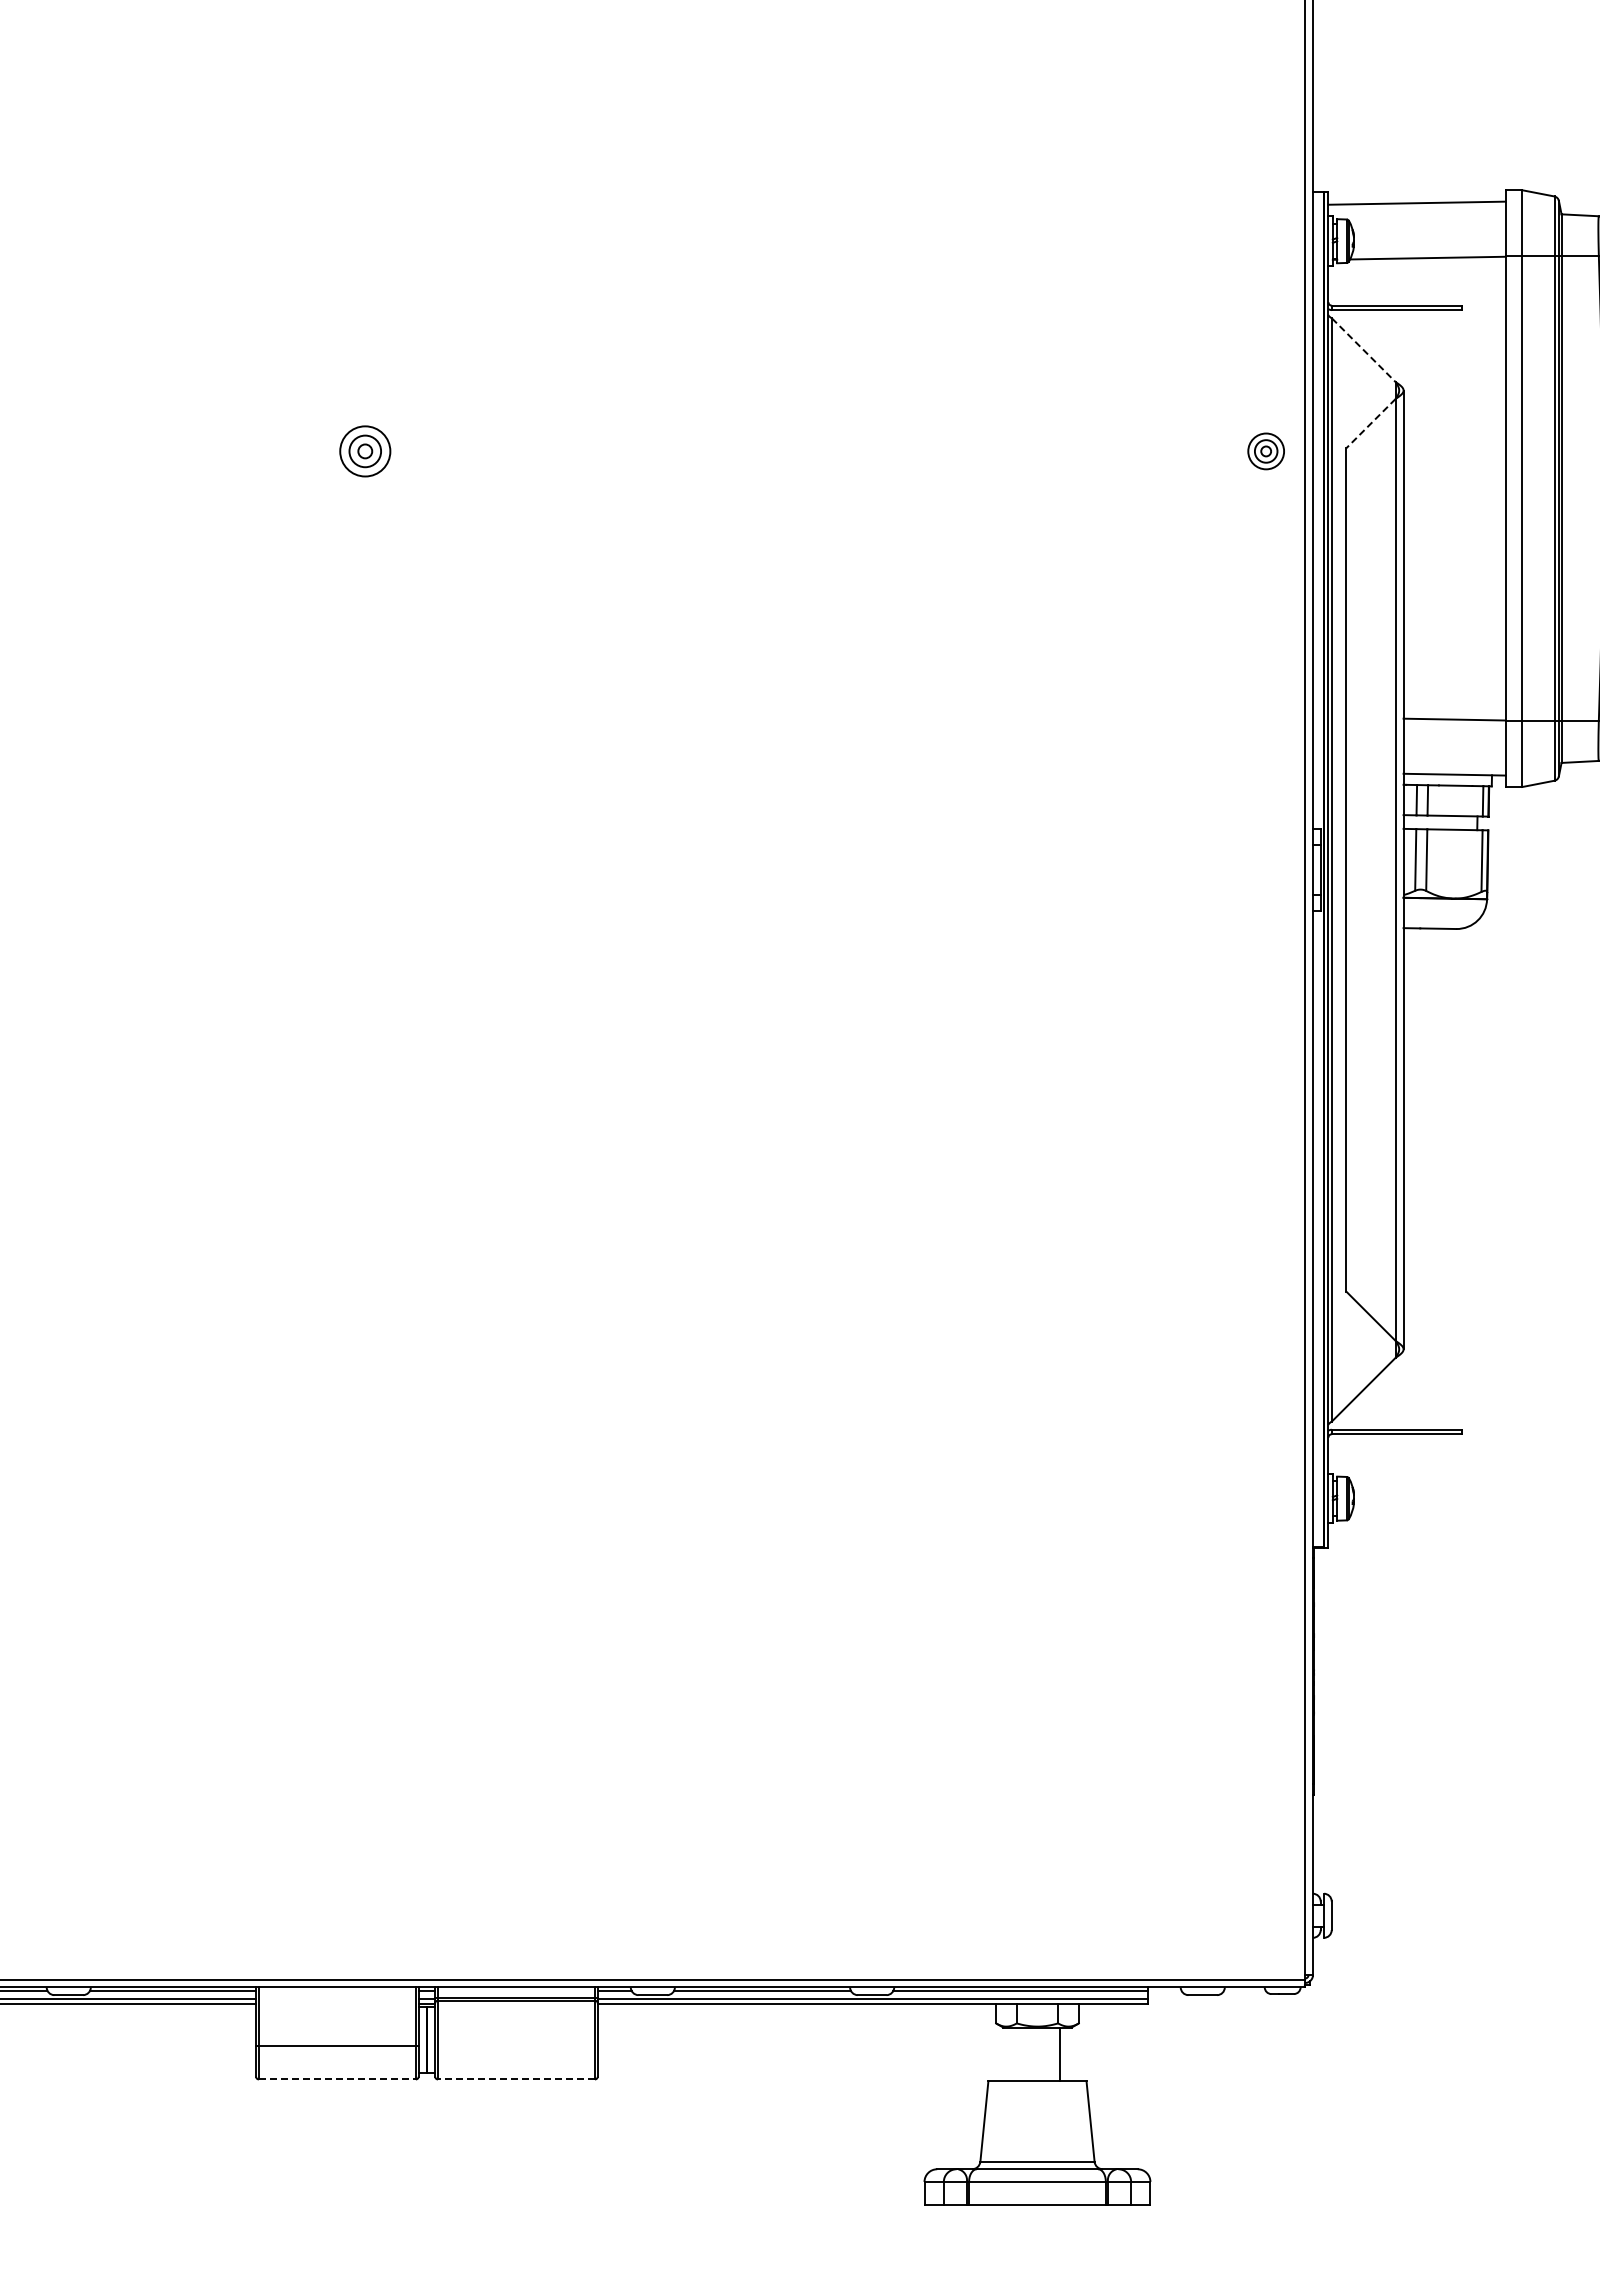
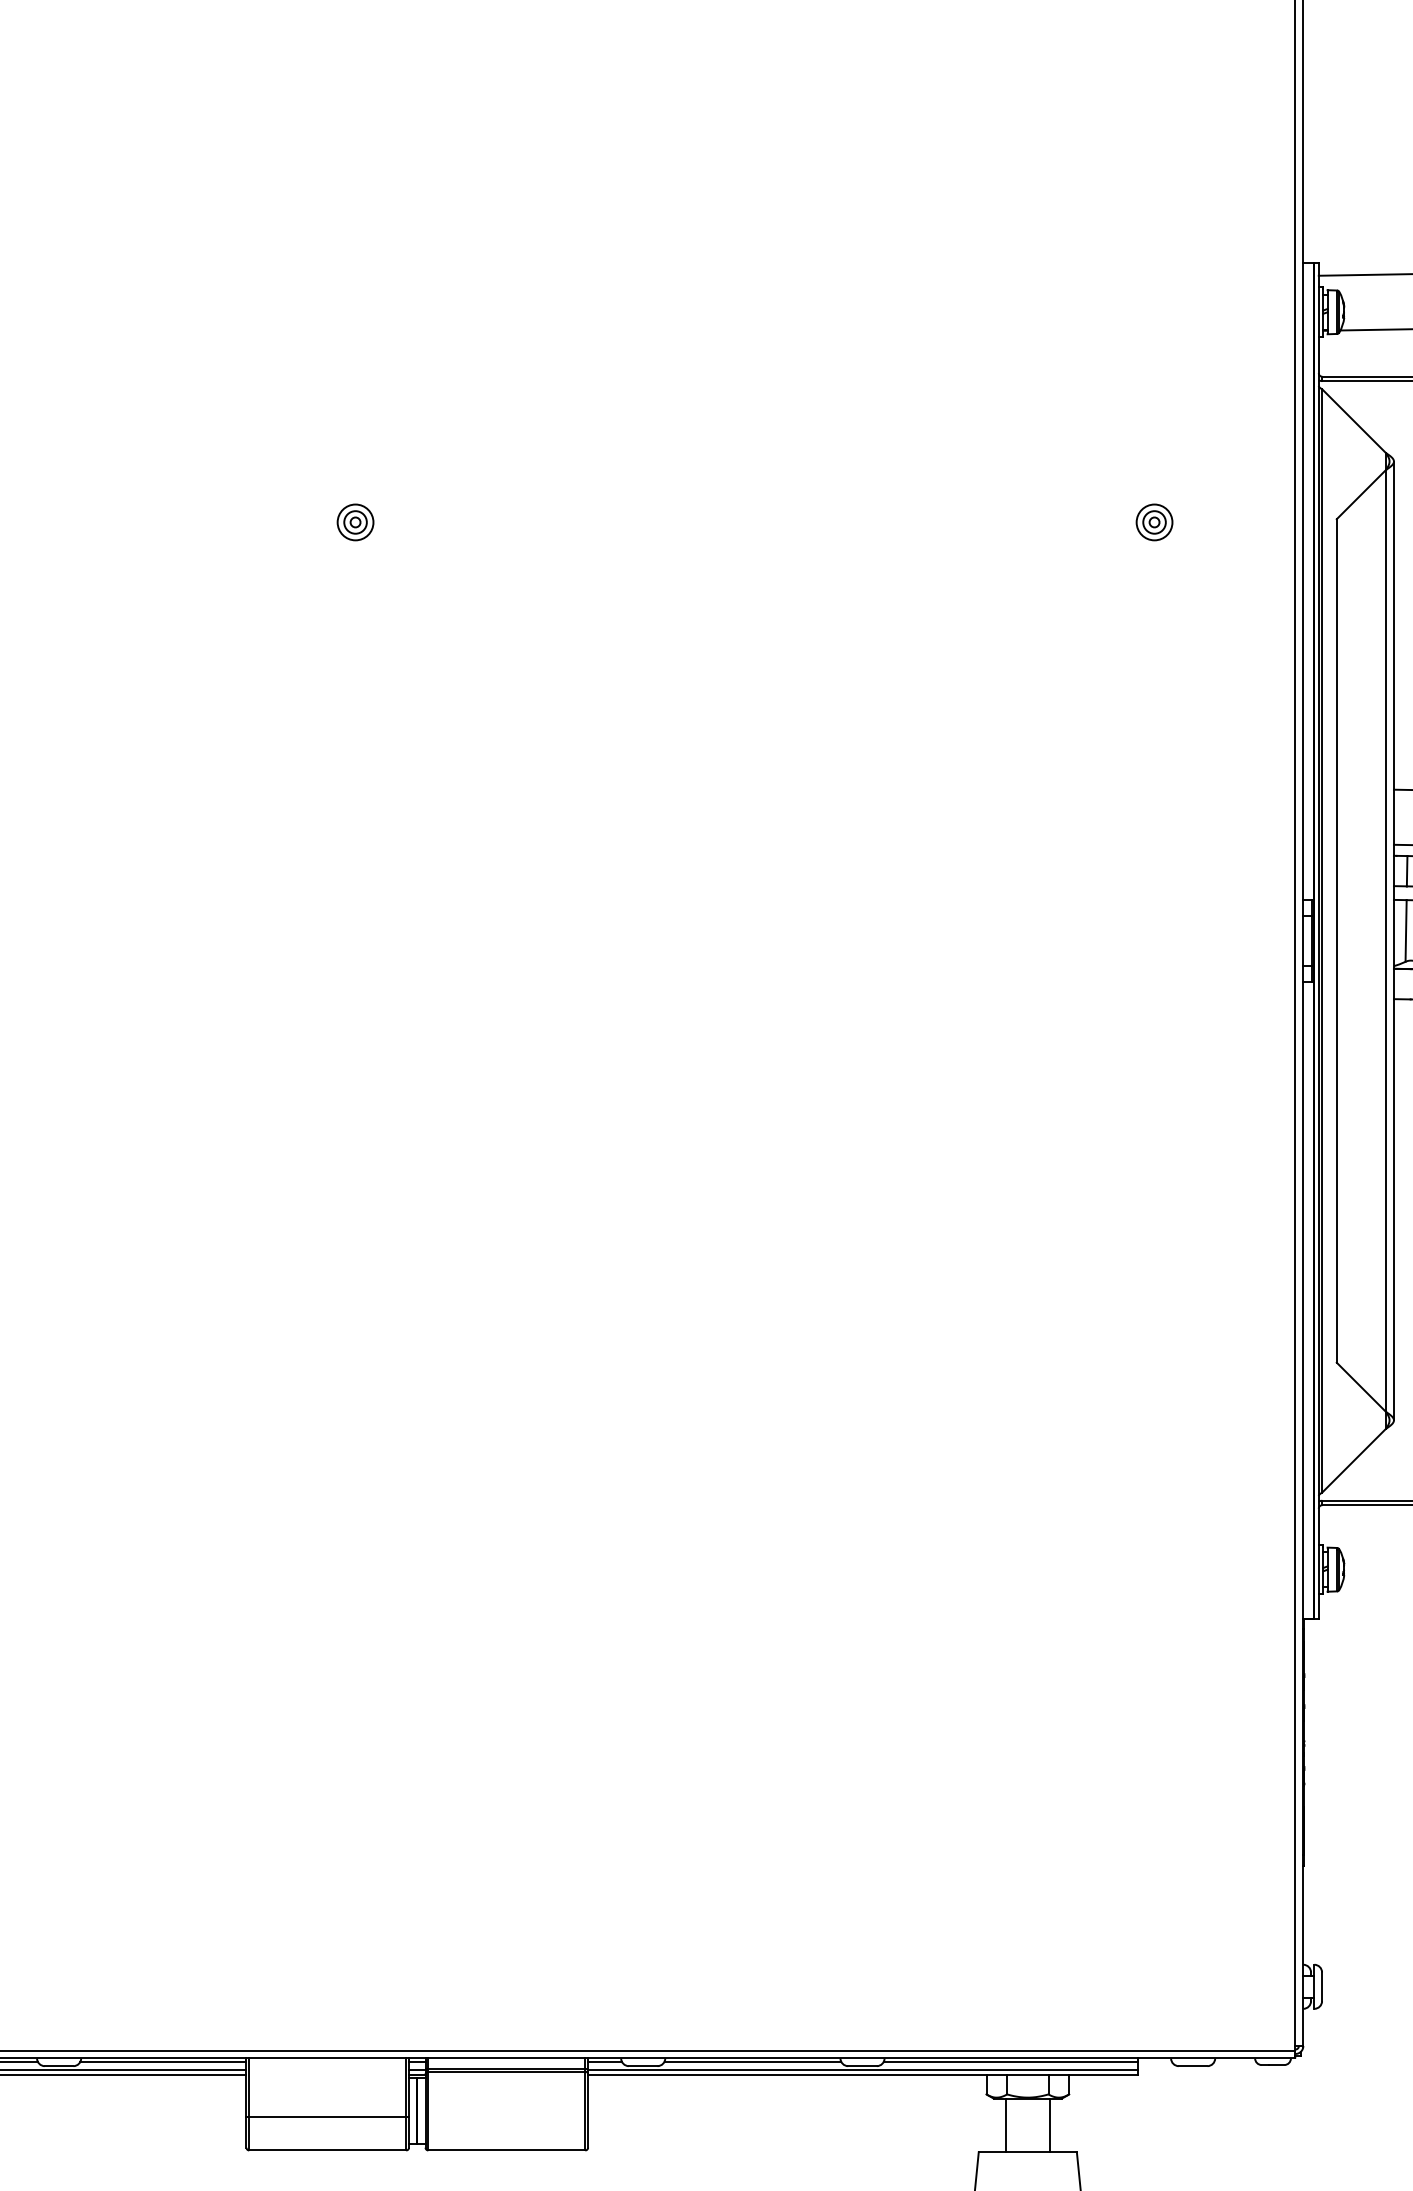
line: (1364, 350) -> (1354, 421), dashed -> solid
line: (1371, 423) -> (1361, 494), dashed -> solid
part: (364, 451) -> (354, 522), size x0.71
part: (1265, 451) -> (1153, 522), moved
line: (1015, 2054) -> (1005, 2125), added
line: (337, 2079) -> (327, 2150), dashed -> solid
line: (516, 2079) -> (506, 2150), dashed -> solid

